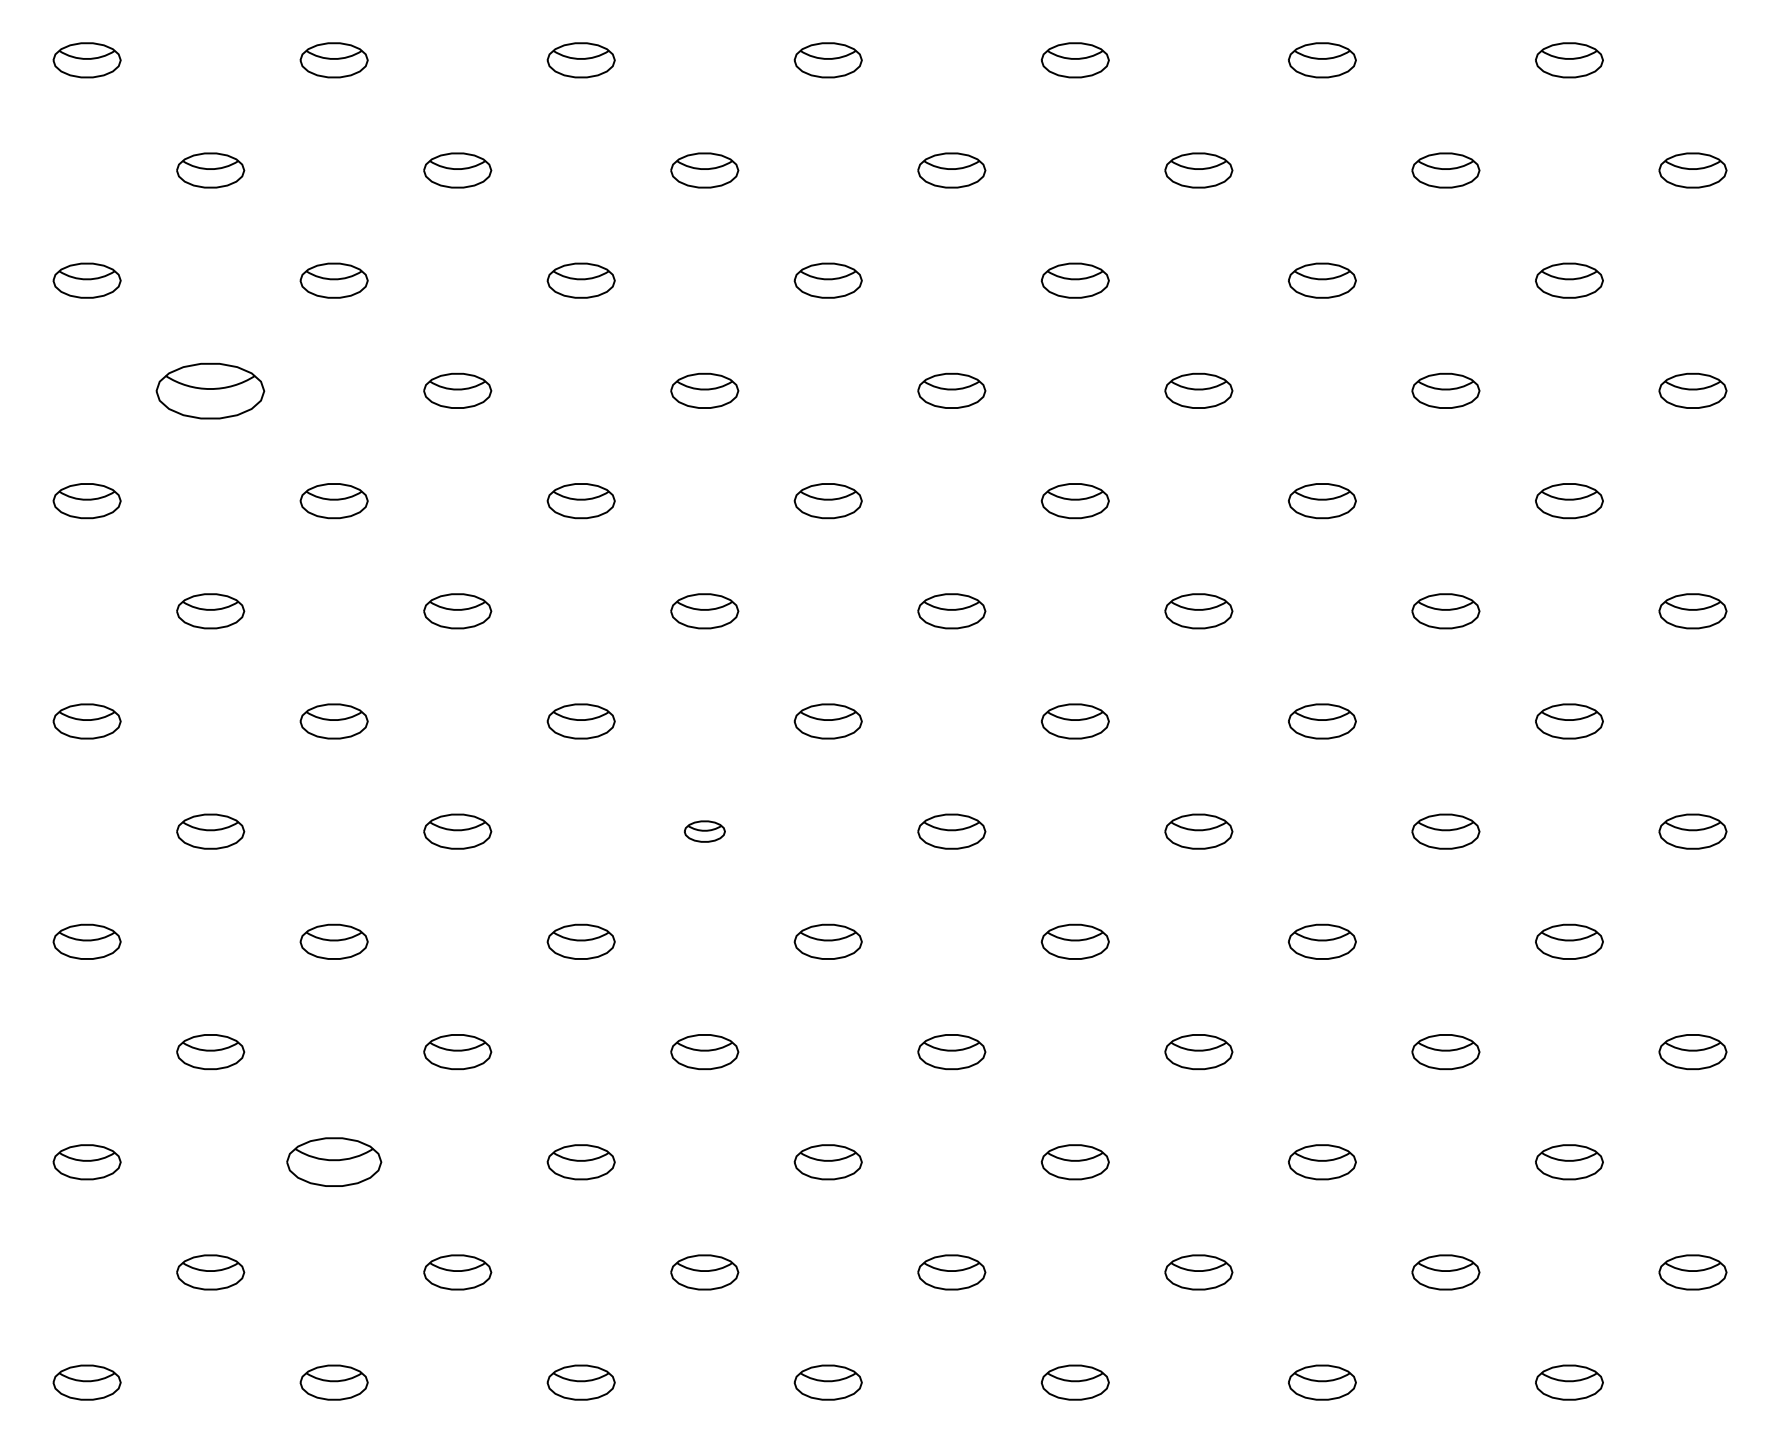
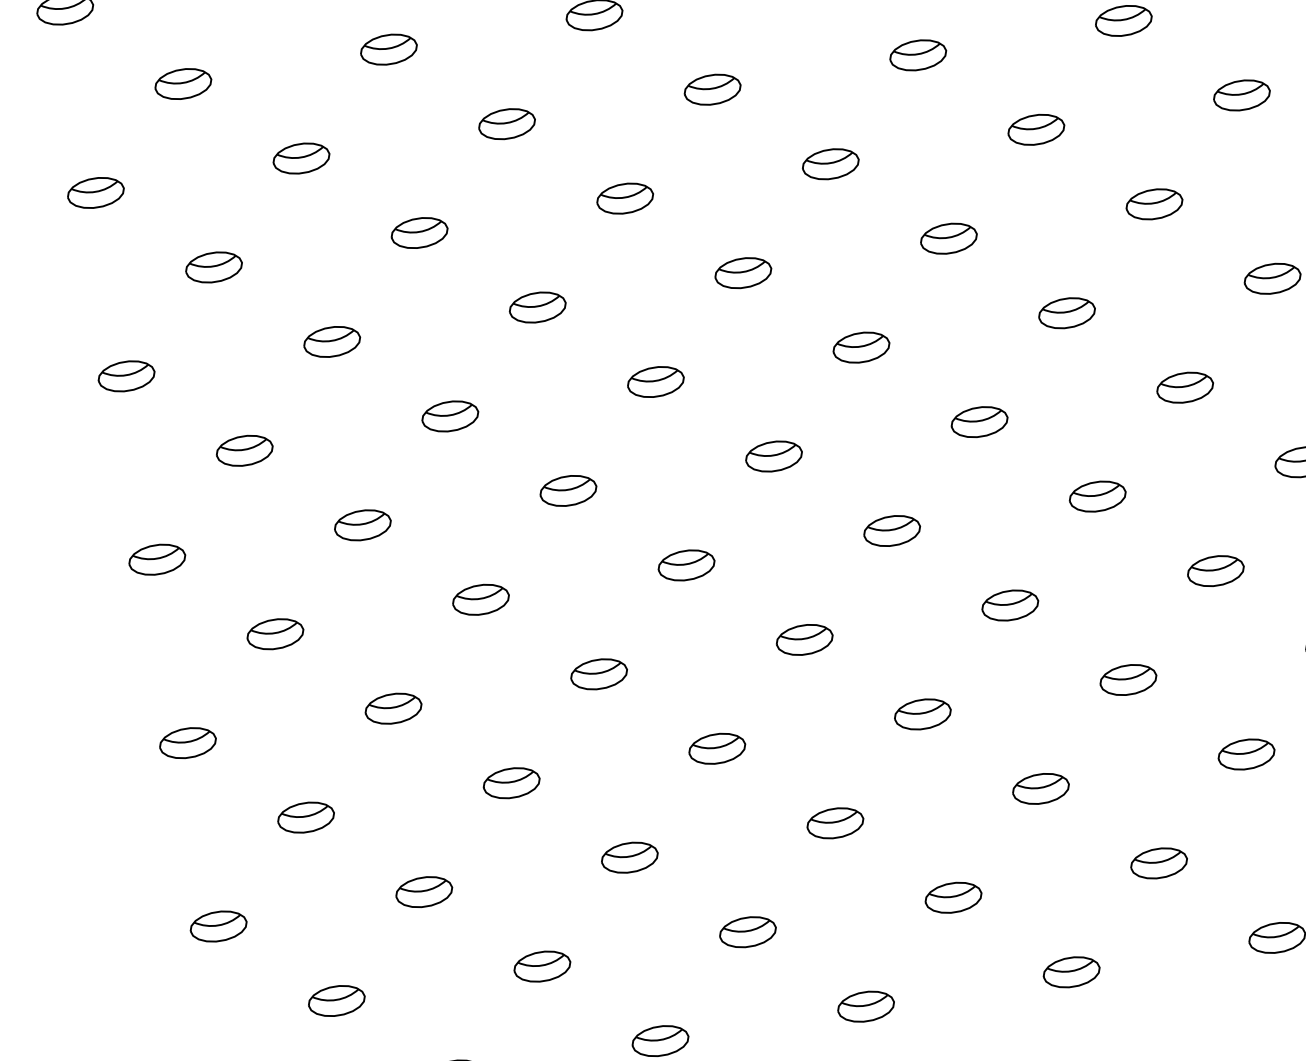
part: (210, 390) -> (213, 267), size x0.62
part: (704, 831) -> (686, 565), size x1.67
part: (333, 1162) -> (423, 892), size x0.71

